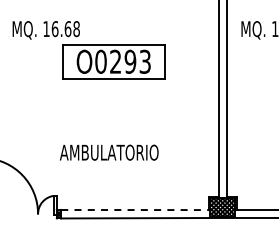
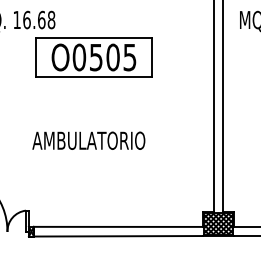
text: (130, 61) -> (113, 57), O0293 -> O0505
text: (109, 152) -> (89, 140), moved
line: (135, 210) -> (118, 227), dashed -> solid

